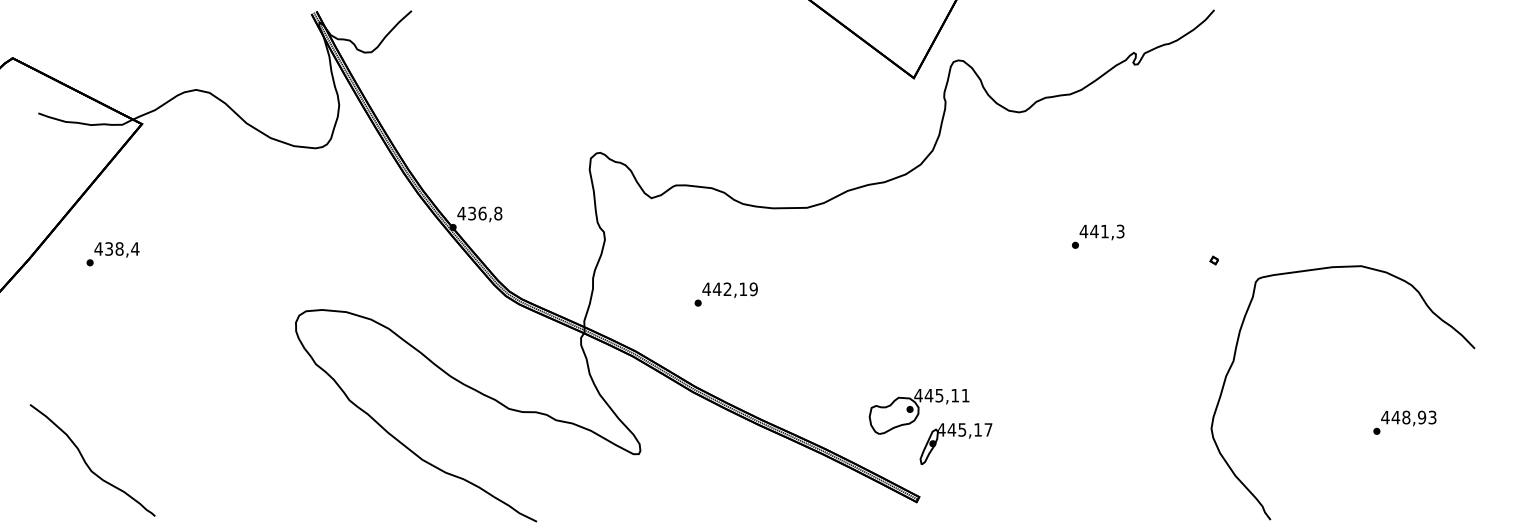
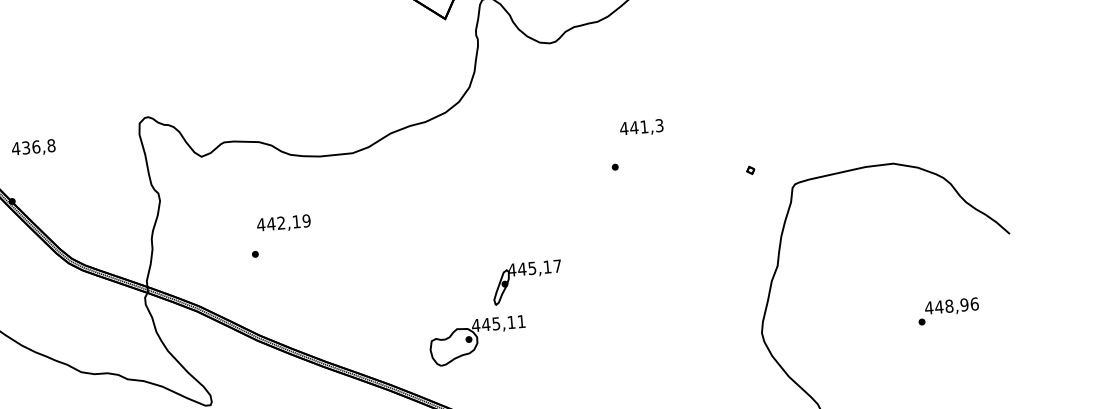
text: (479, 214) -> (33, 148), moved
text: (1101, 232) -> (641, 128), moved
text: (729, 289) -> (283, 223), moved
text: (1432, 417) -> (974, 304), 448,93 -> 448,96
part: (954, 436) -> (525, 275), moved

